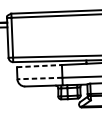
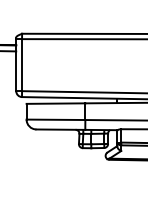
line: (39, 66) -> (56, 103), dashed -> solid
line: (39, 78) -> (55, 119), dashed -> solid

